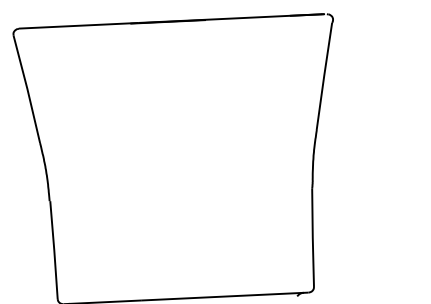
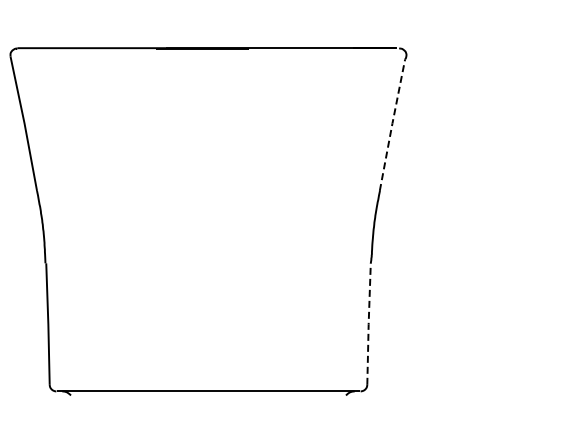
line: (324, 75) -> (392, 124), solid -> dashed
line: (312, 238) -> (368, 324), solid -> dashed

